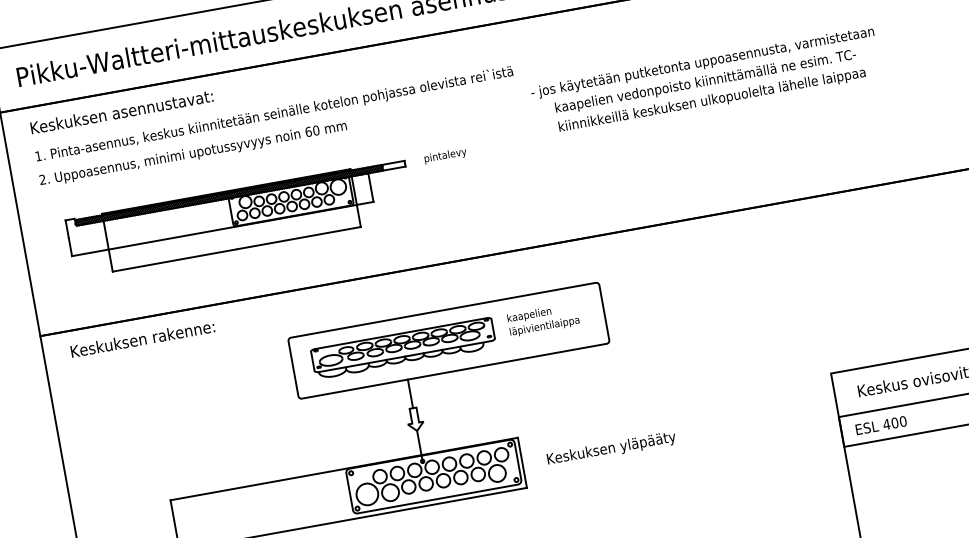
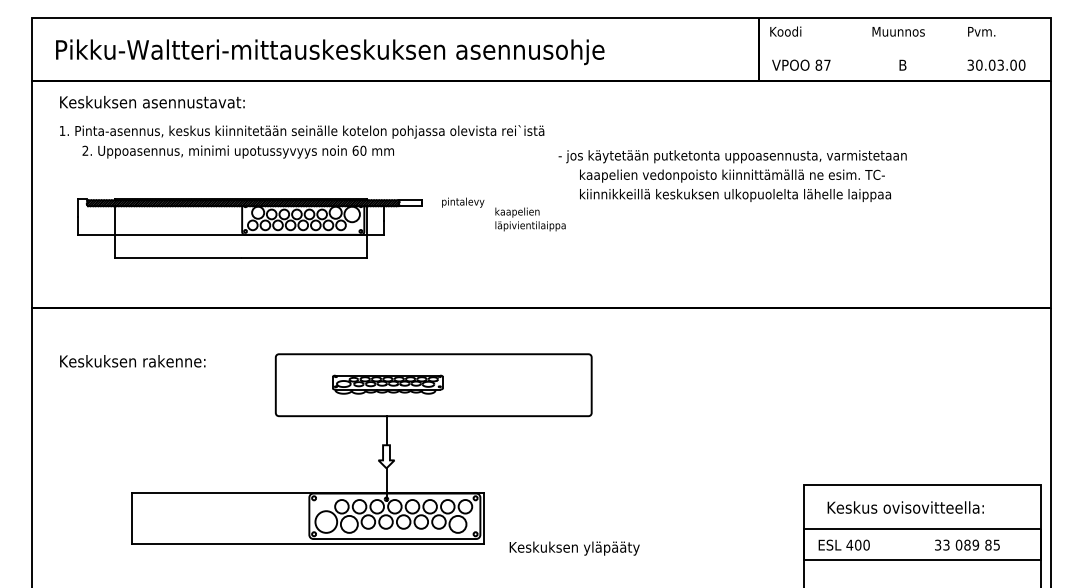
text: (192, 153) -> (237, 151), moved
text: (543, 319) -> (530, 219), moved
text: (142, 339) -> (132, 361), moved
part: (403, 348) -> (387, 384), size x0.6
text: (611, 448) -> (574, 548), moved

